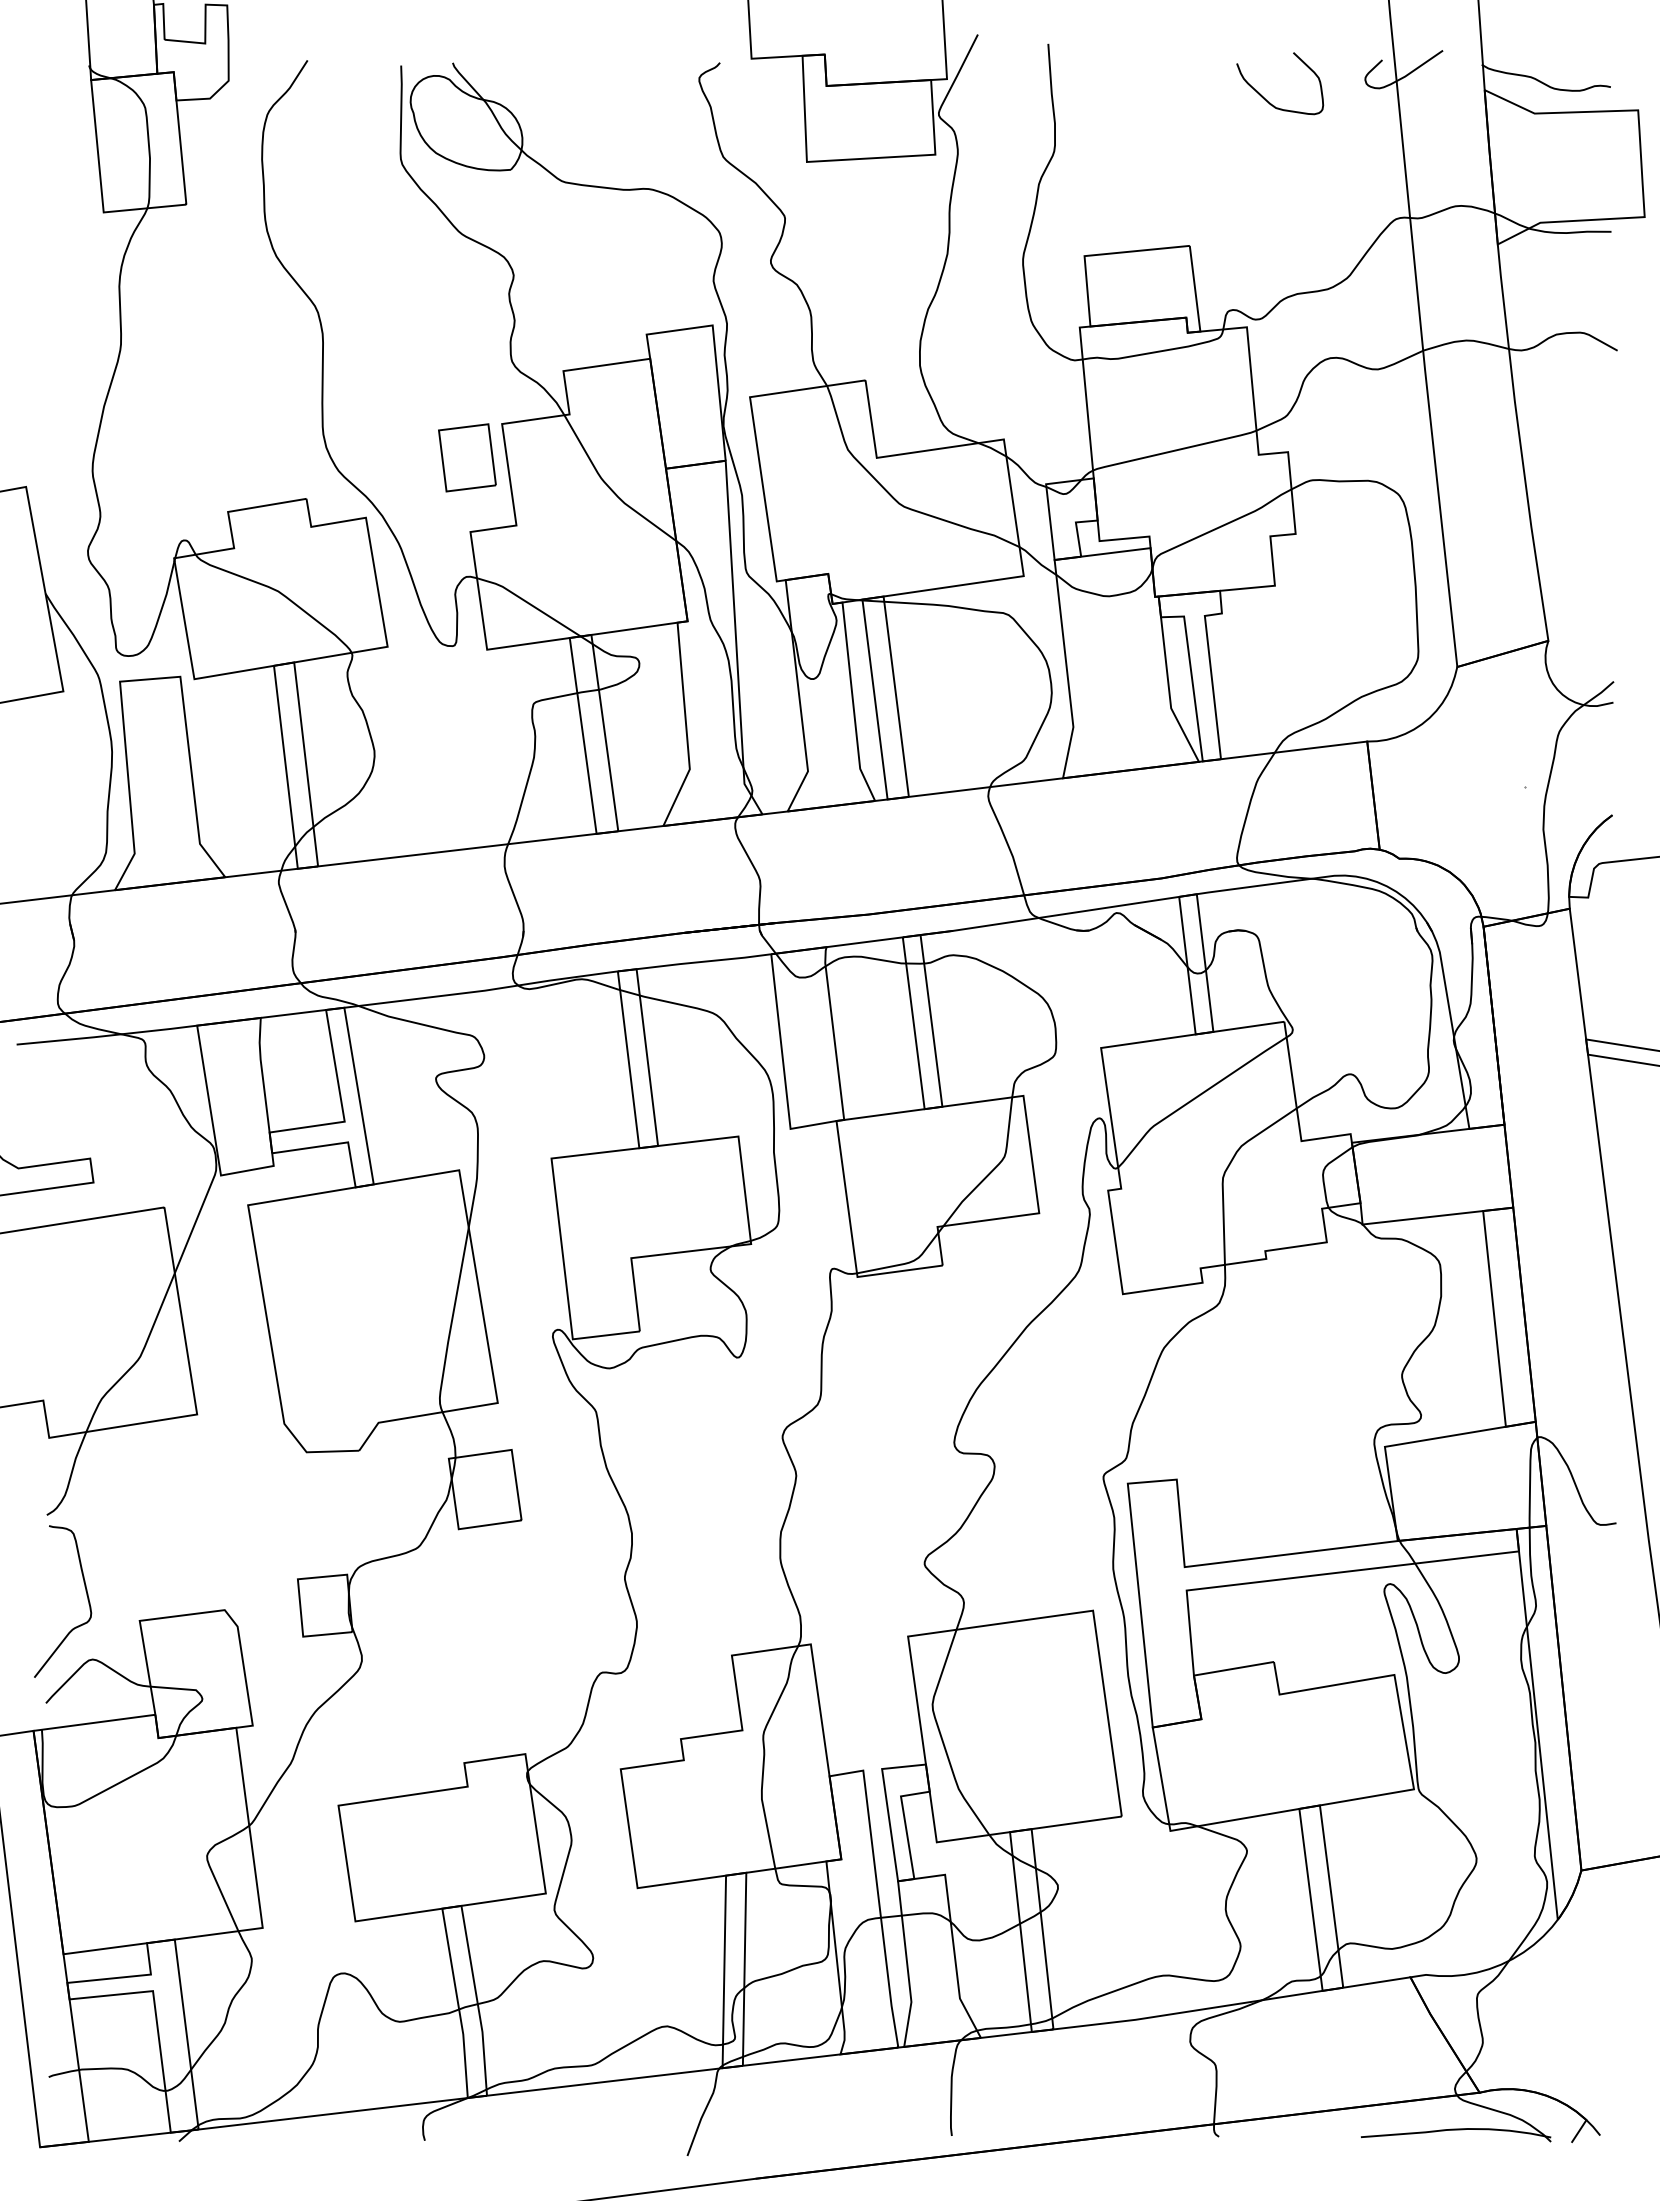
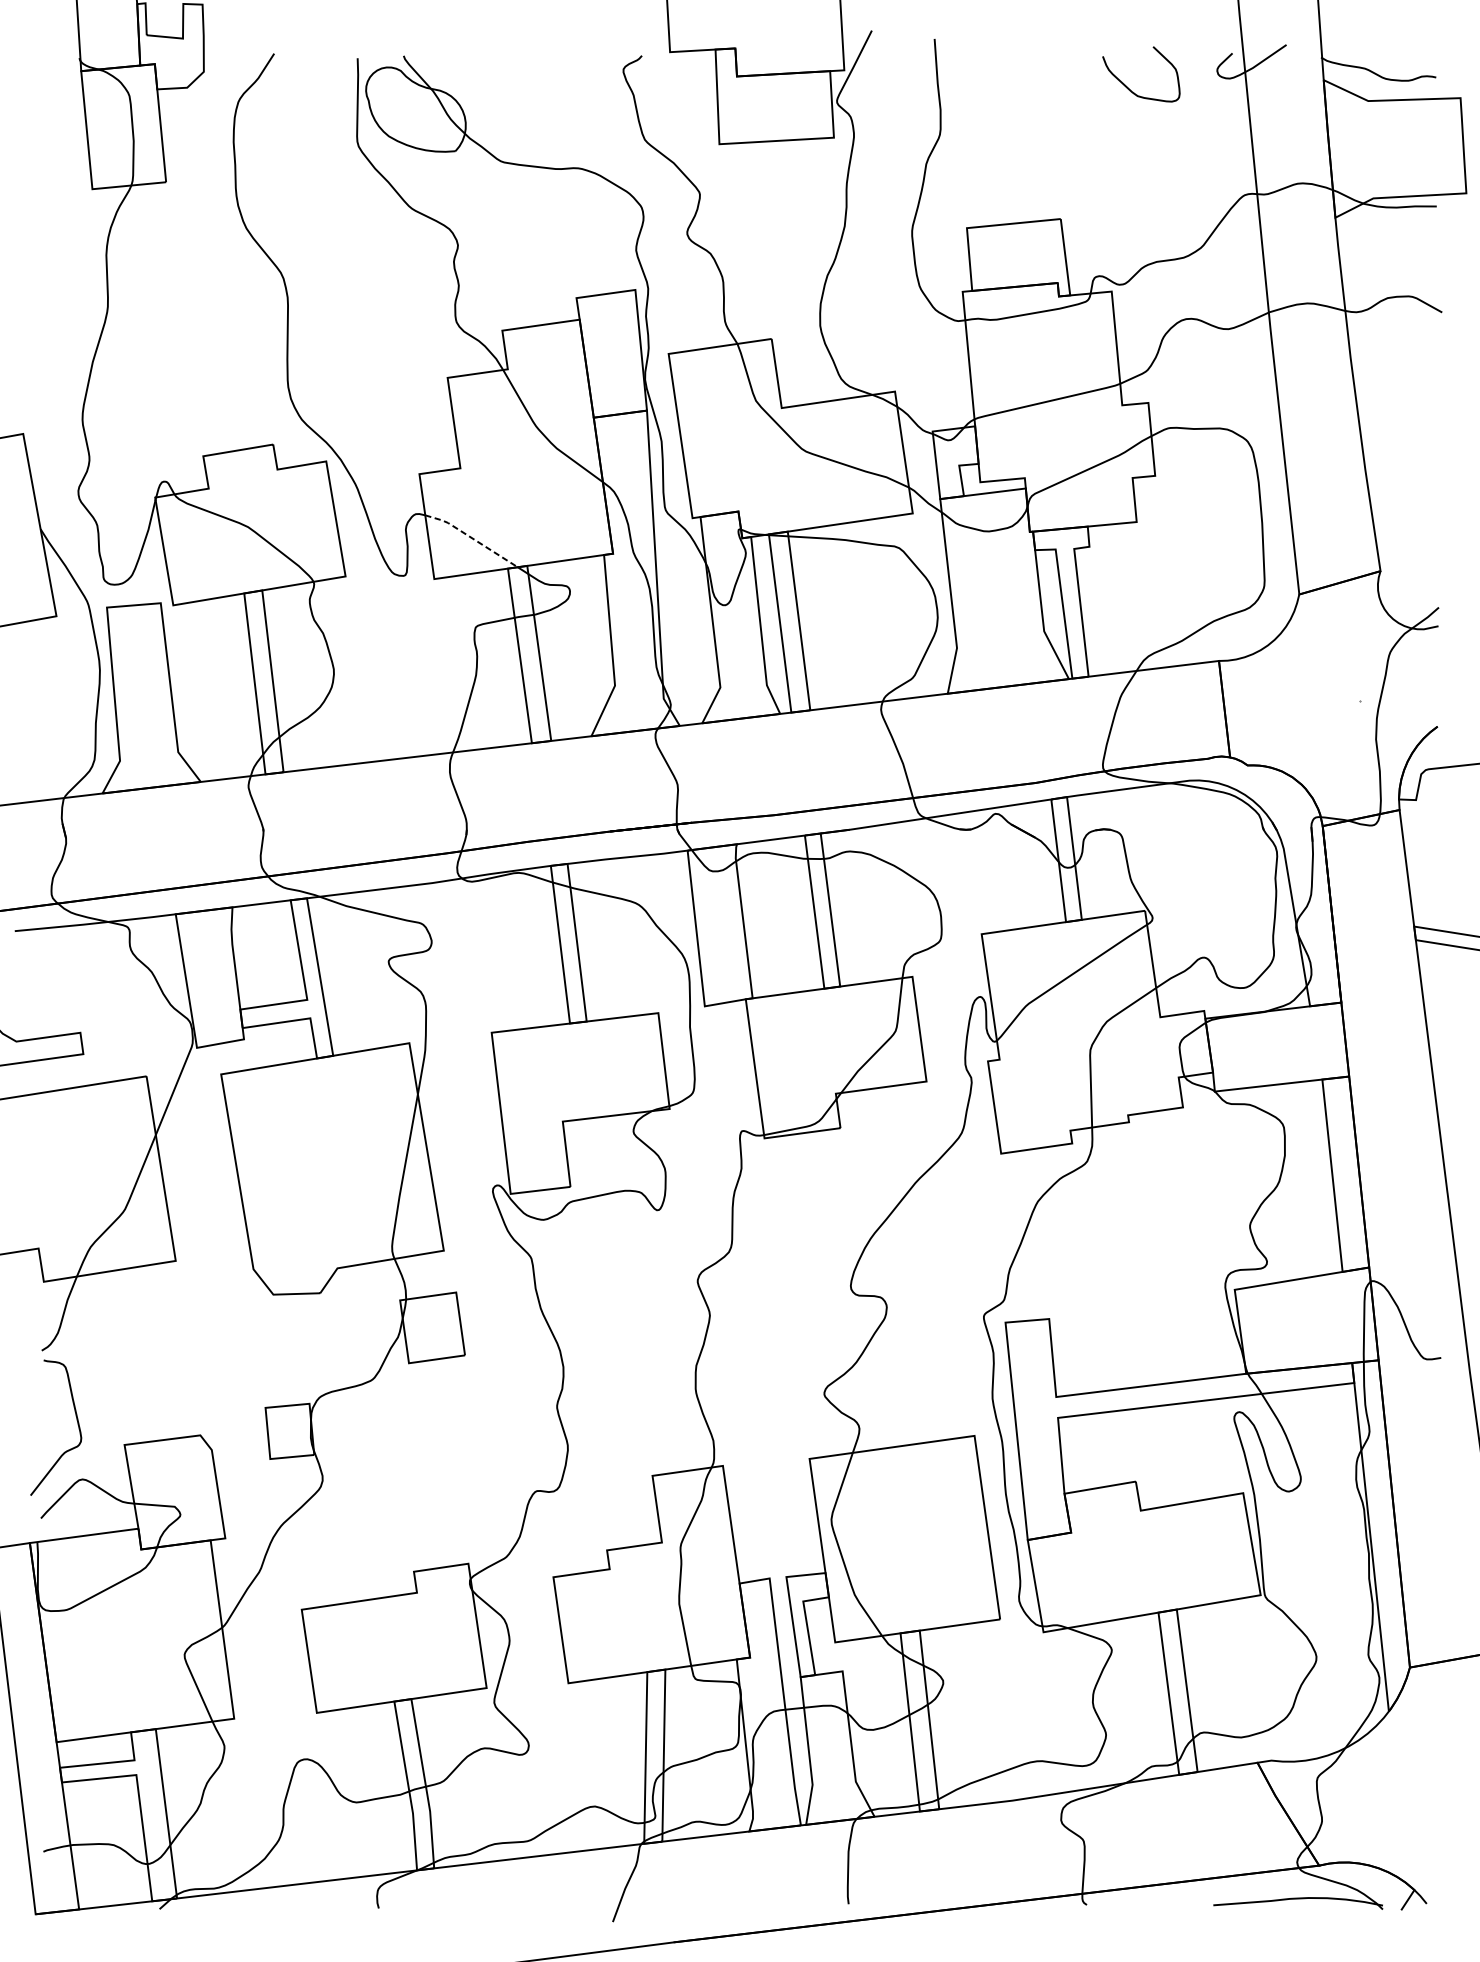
part: (467, 457) -> (416, 407), removed
line: (529, 603) -> (472, 537), solid -> dashed

